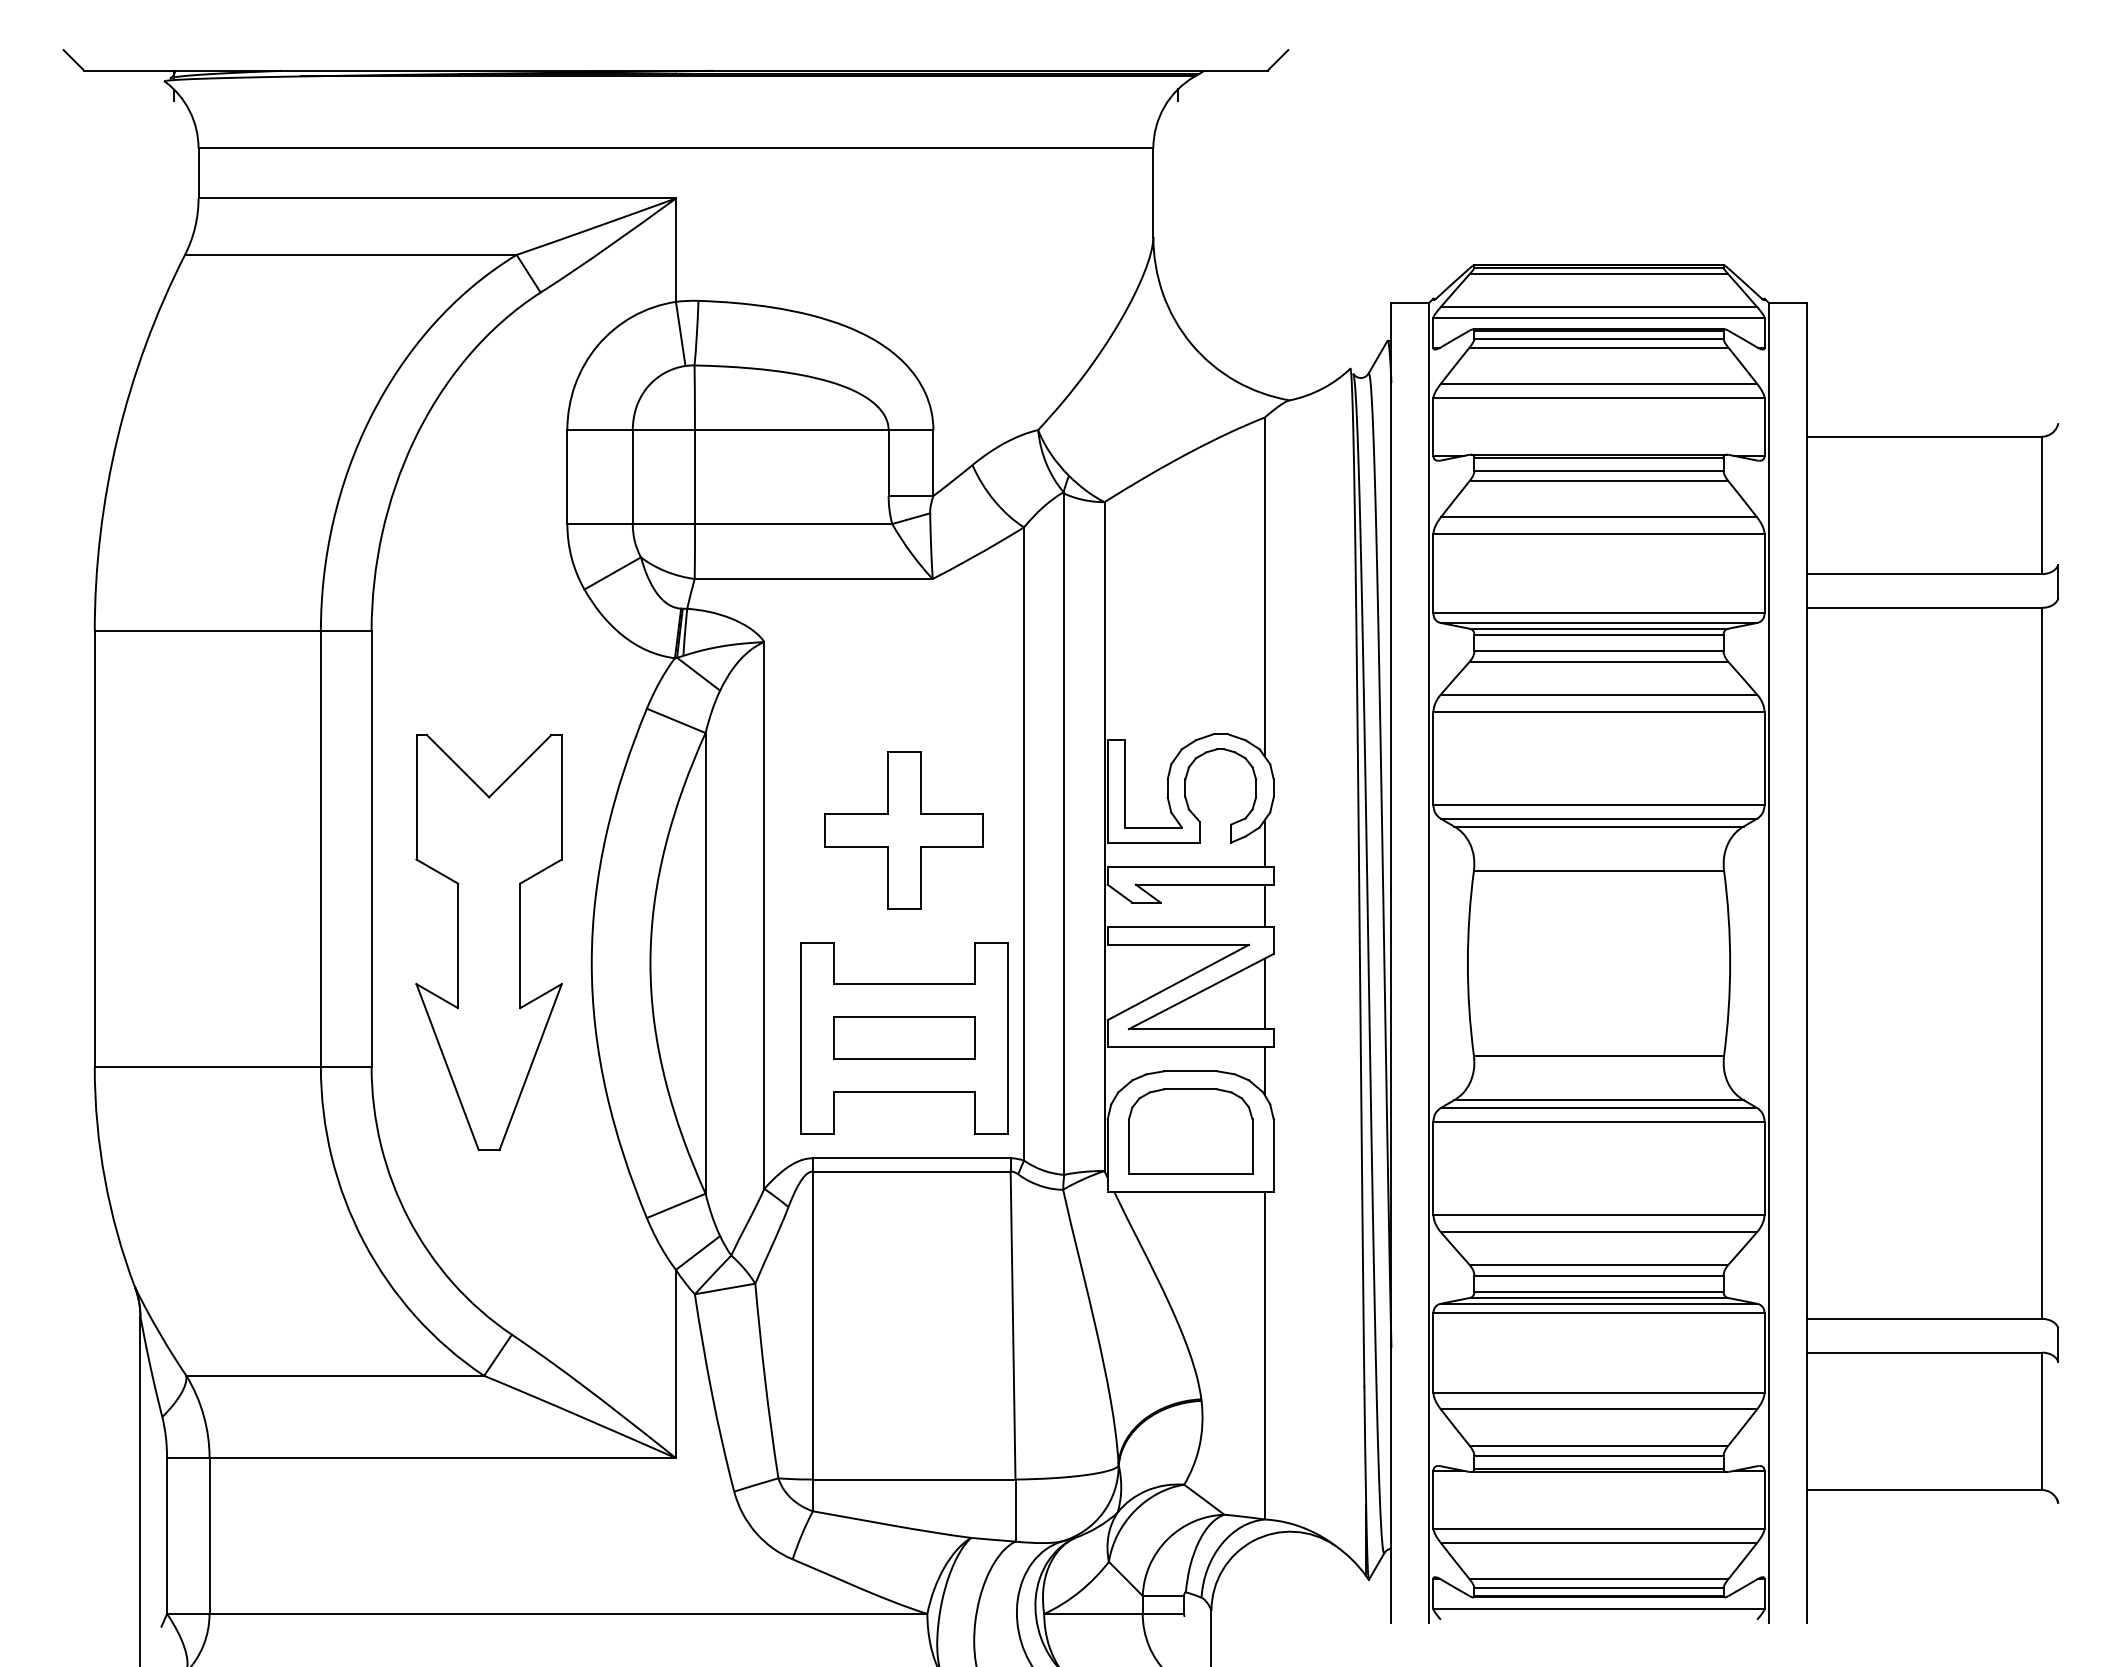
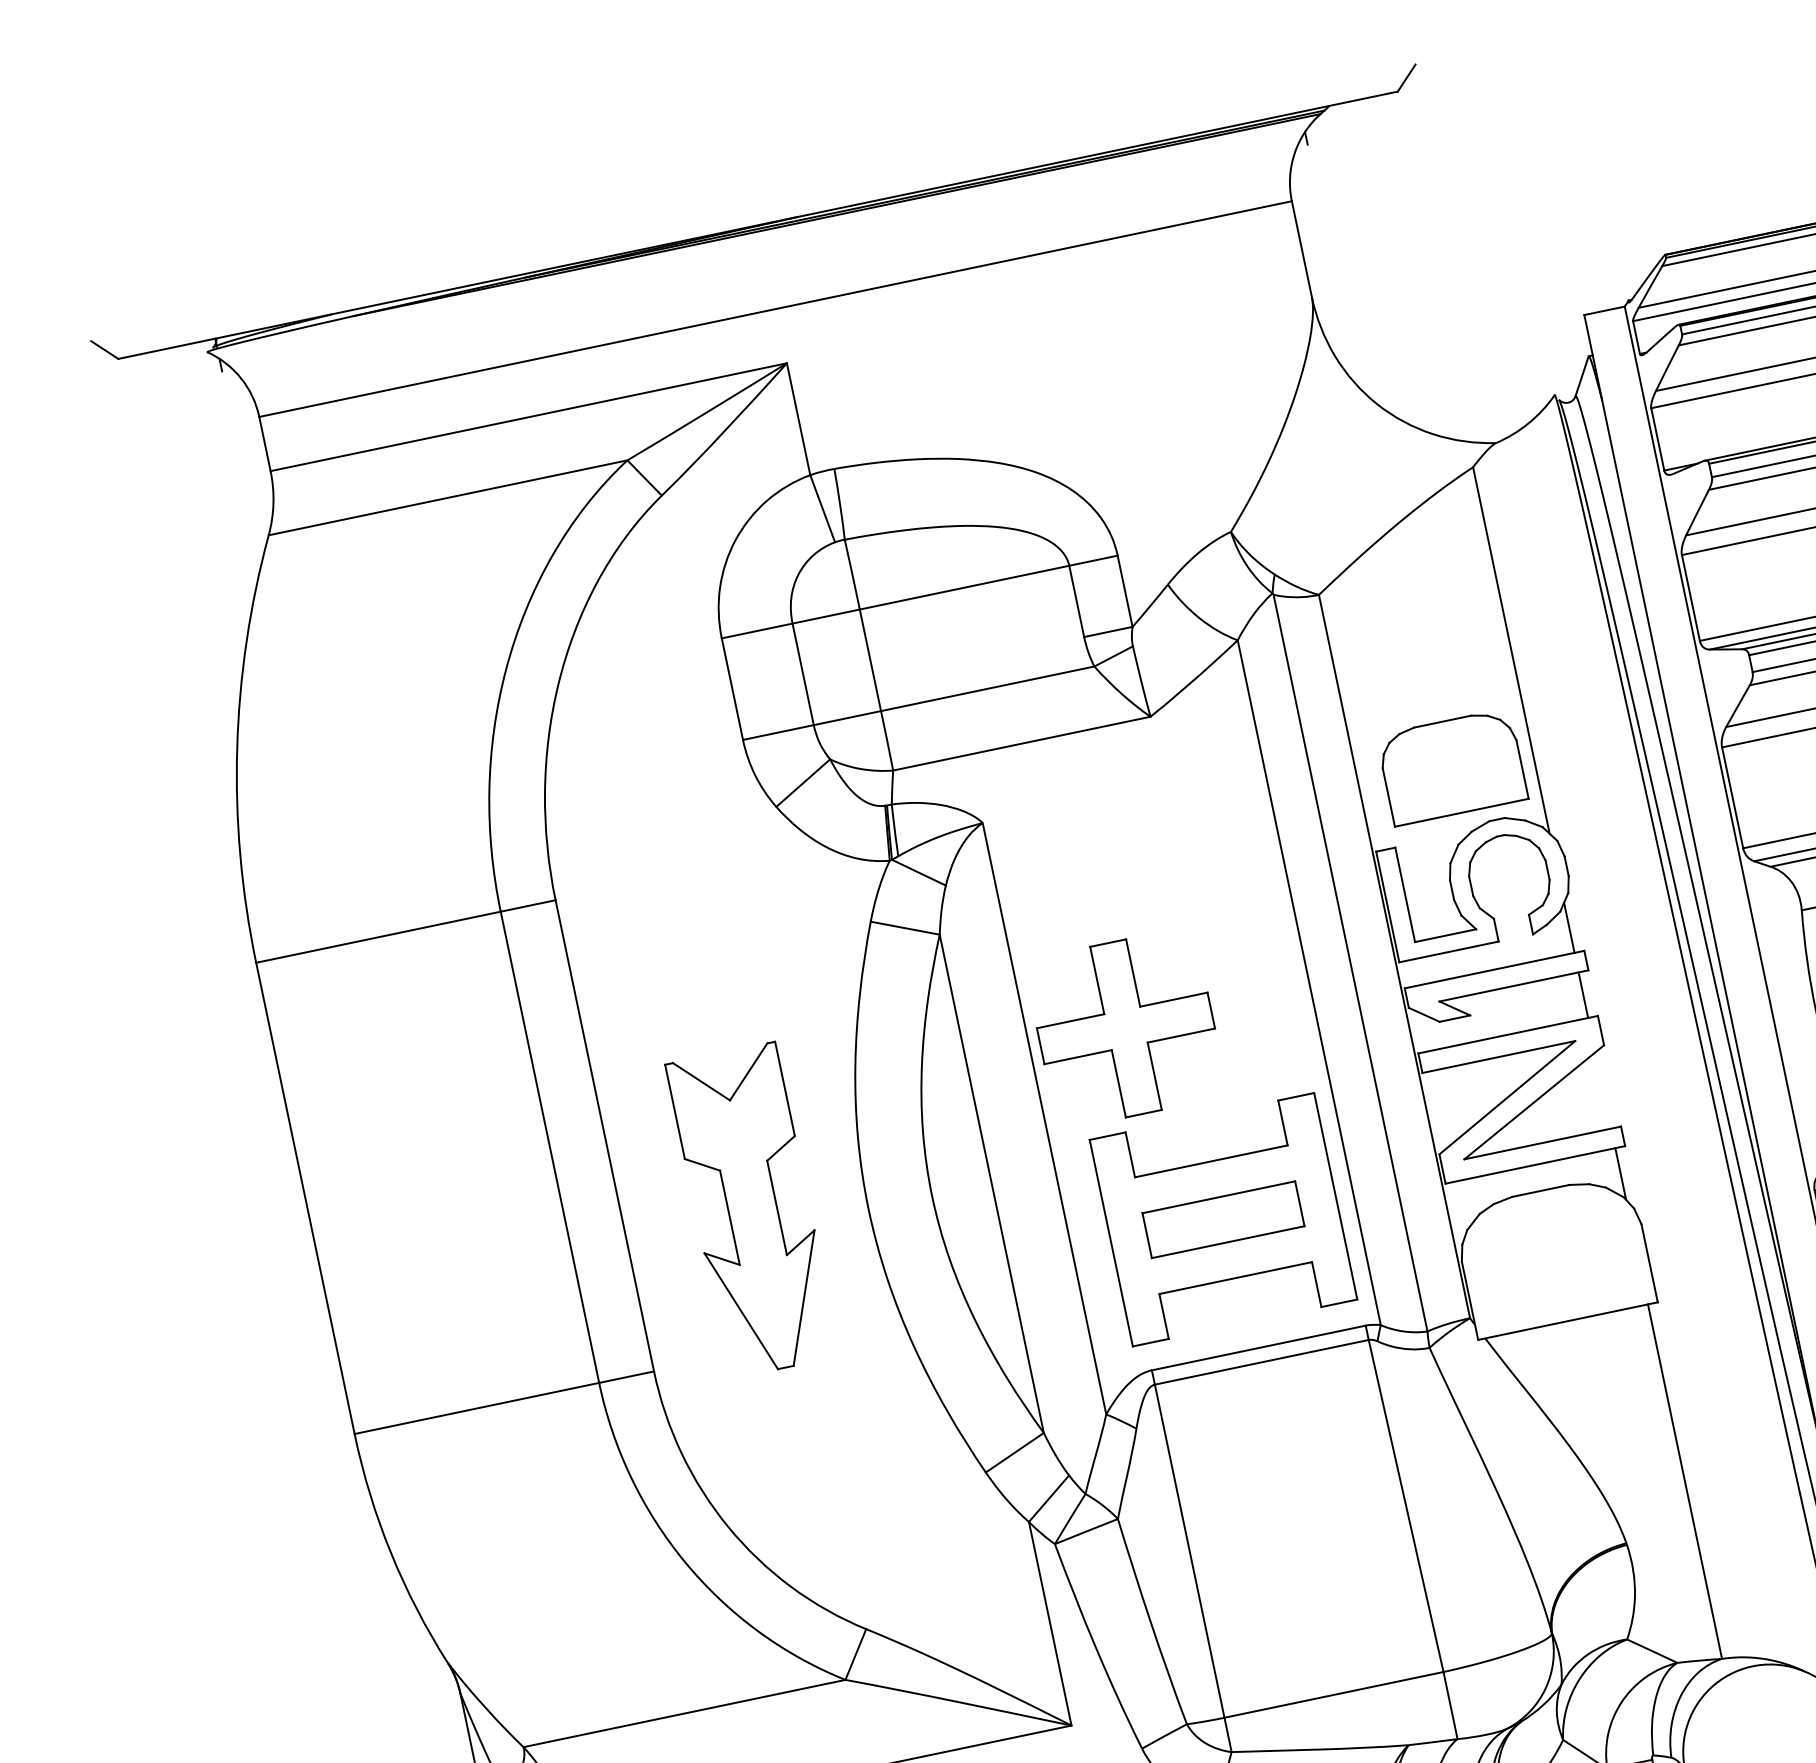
part: (903, 830) -> (1125, 1028), moved
part: (488, 942) -> (752, 1210), size x0.7
line: (1264, 993) -> (1603, 1090), removed
part: (1190, 1131) -> (1452, 767), moved

